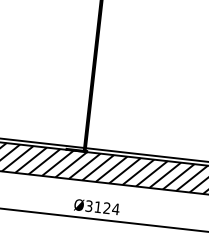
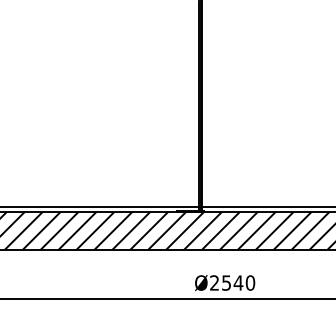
text: (102, 207) -> (232, 282), Ø3124 -> Ø2540

